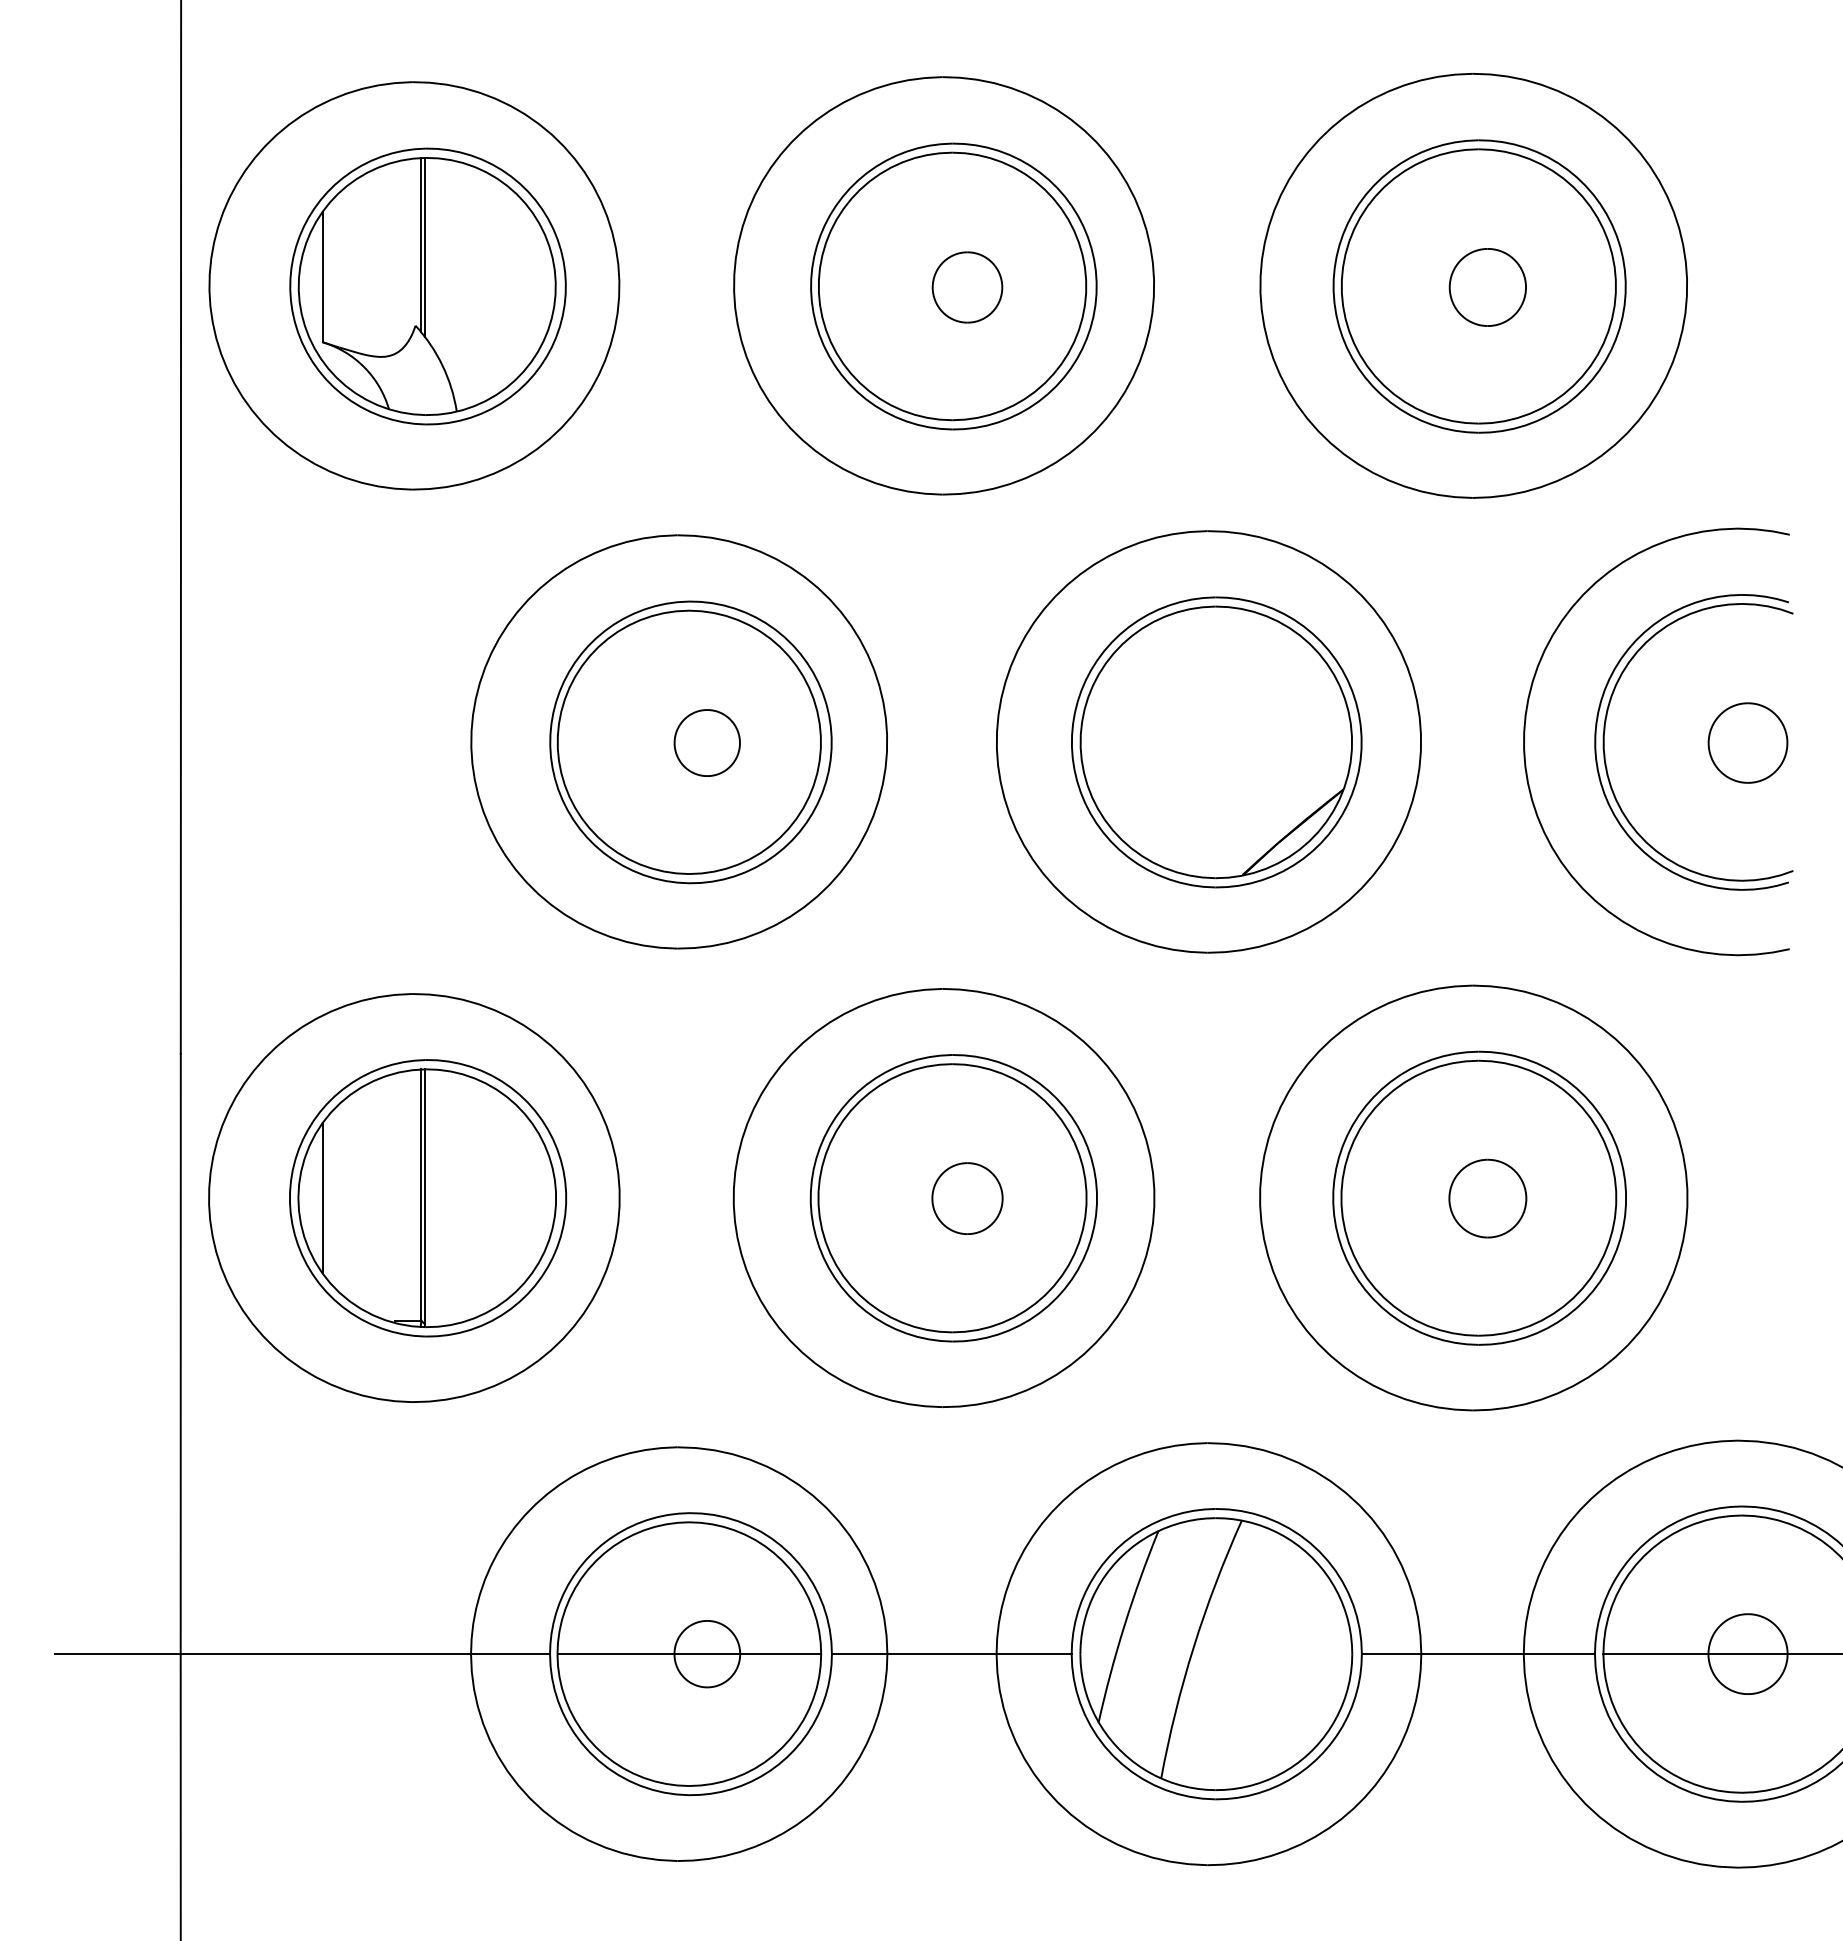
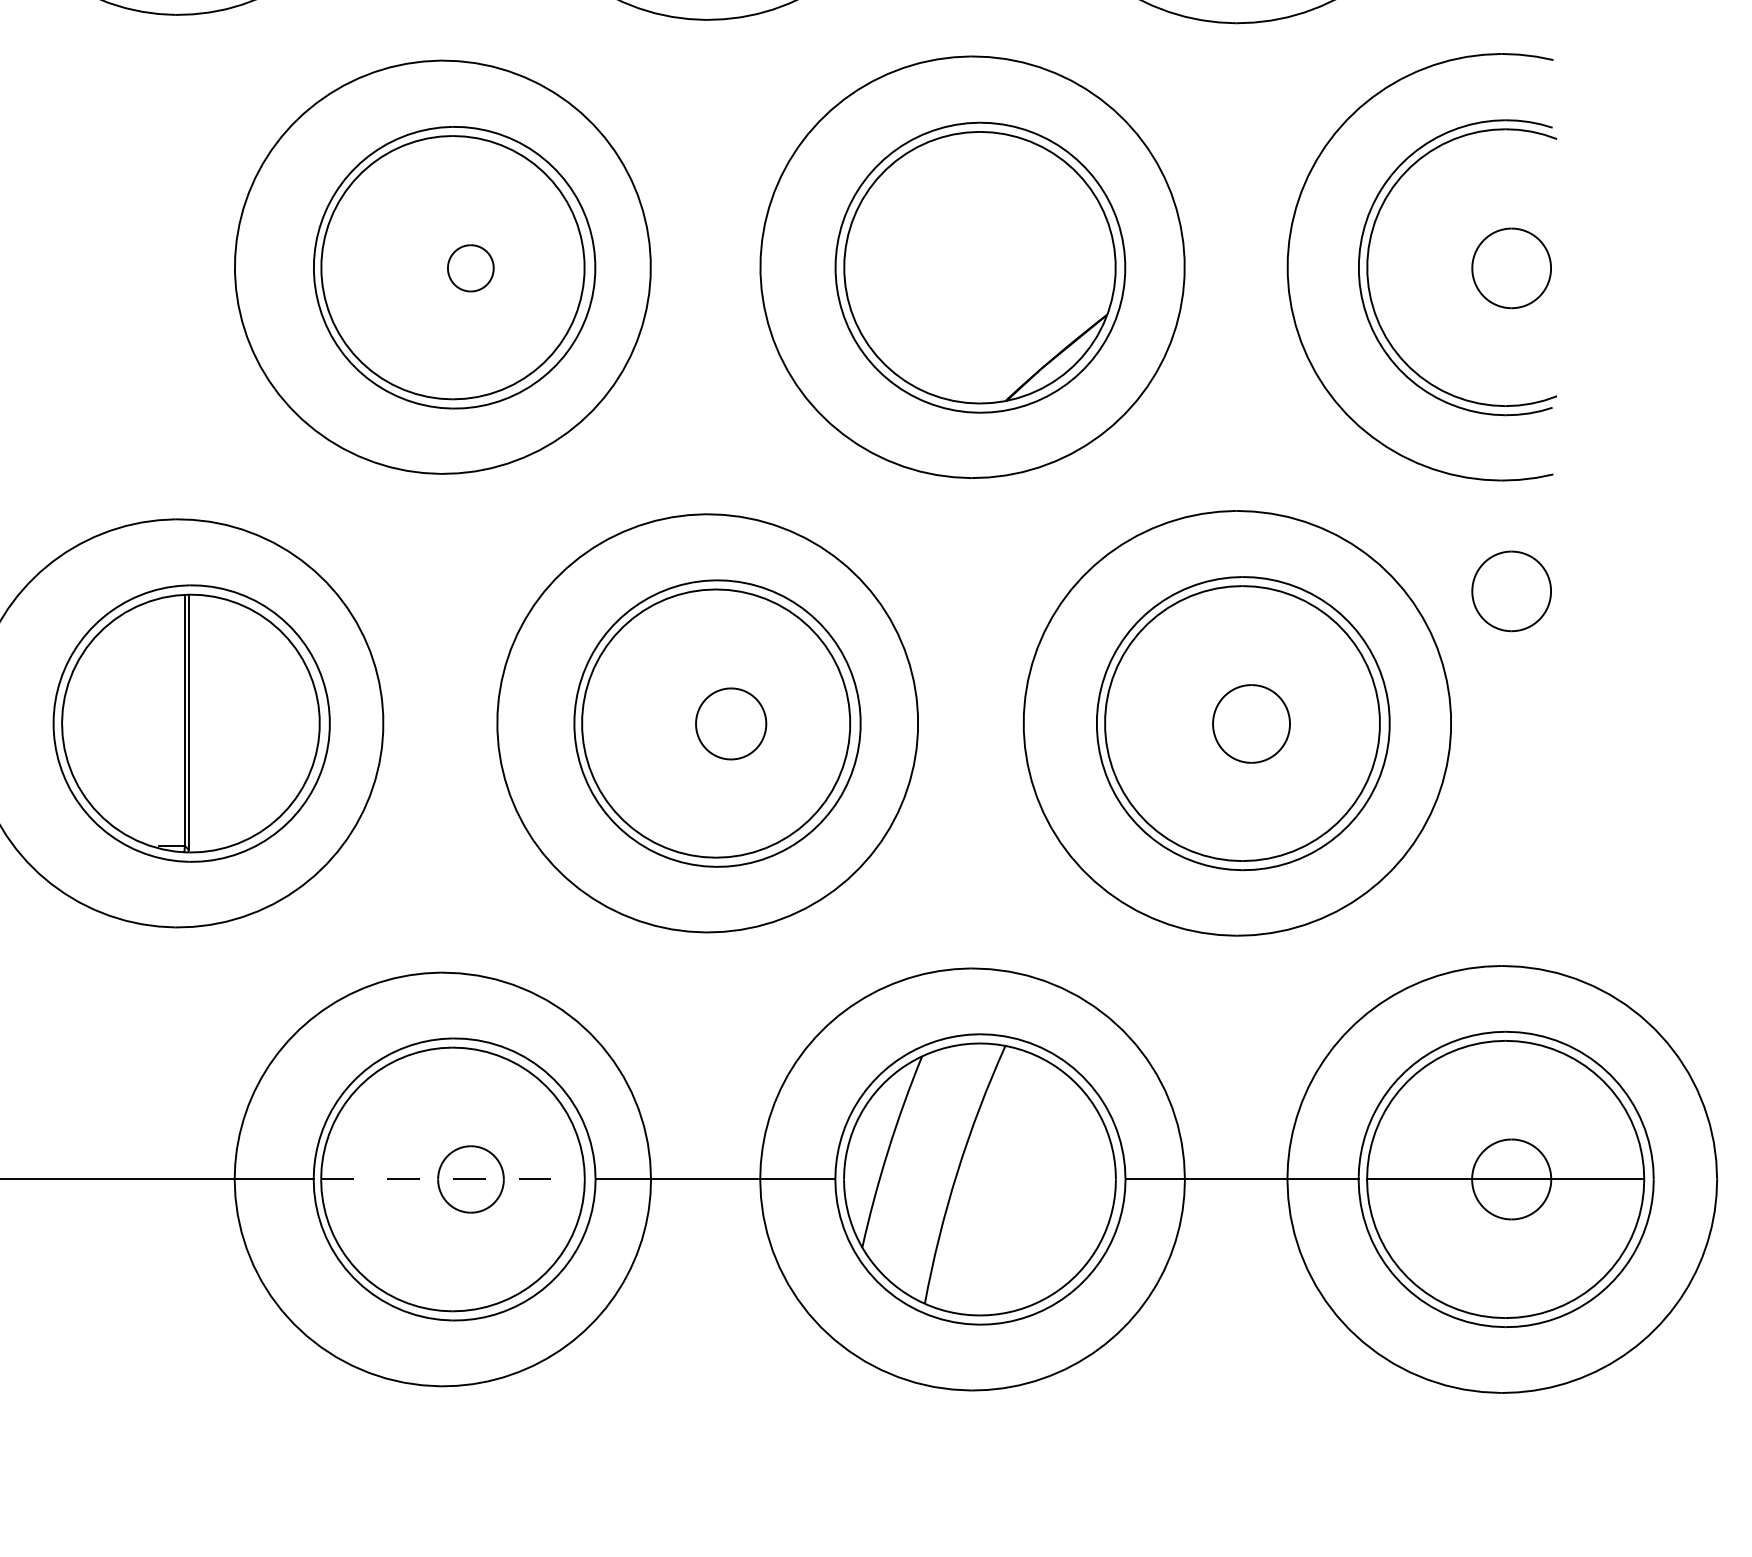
part: (706, 742) -> (470, 267), size x0.7
part: (1747, 1065) -> (1511, 590), added
line: (322, 1198) -> (86, 723), removed
line: (689, 1654) -> (453, 1179), solid -> dashed

